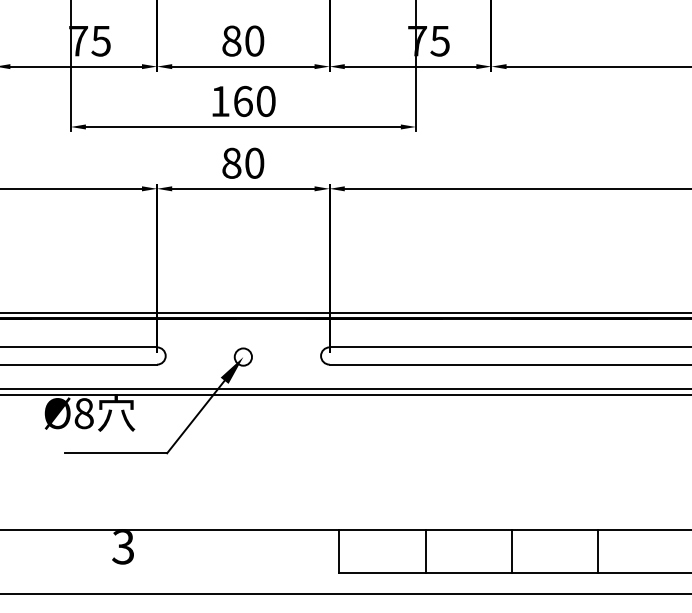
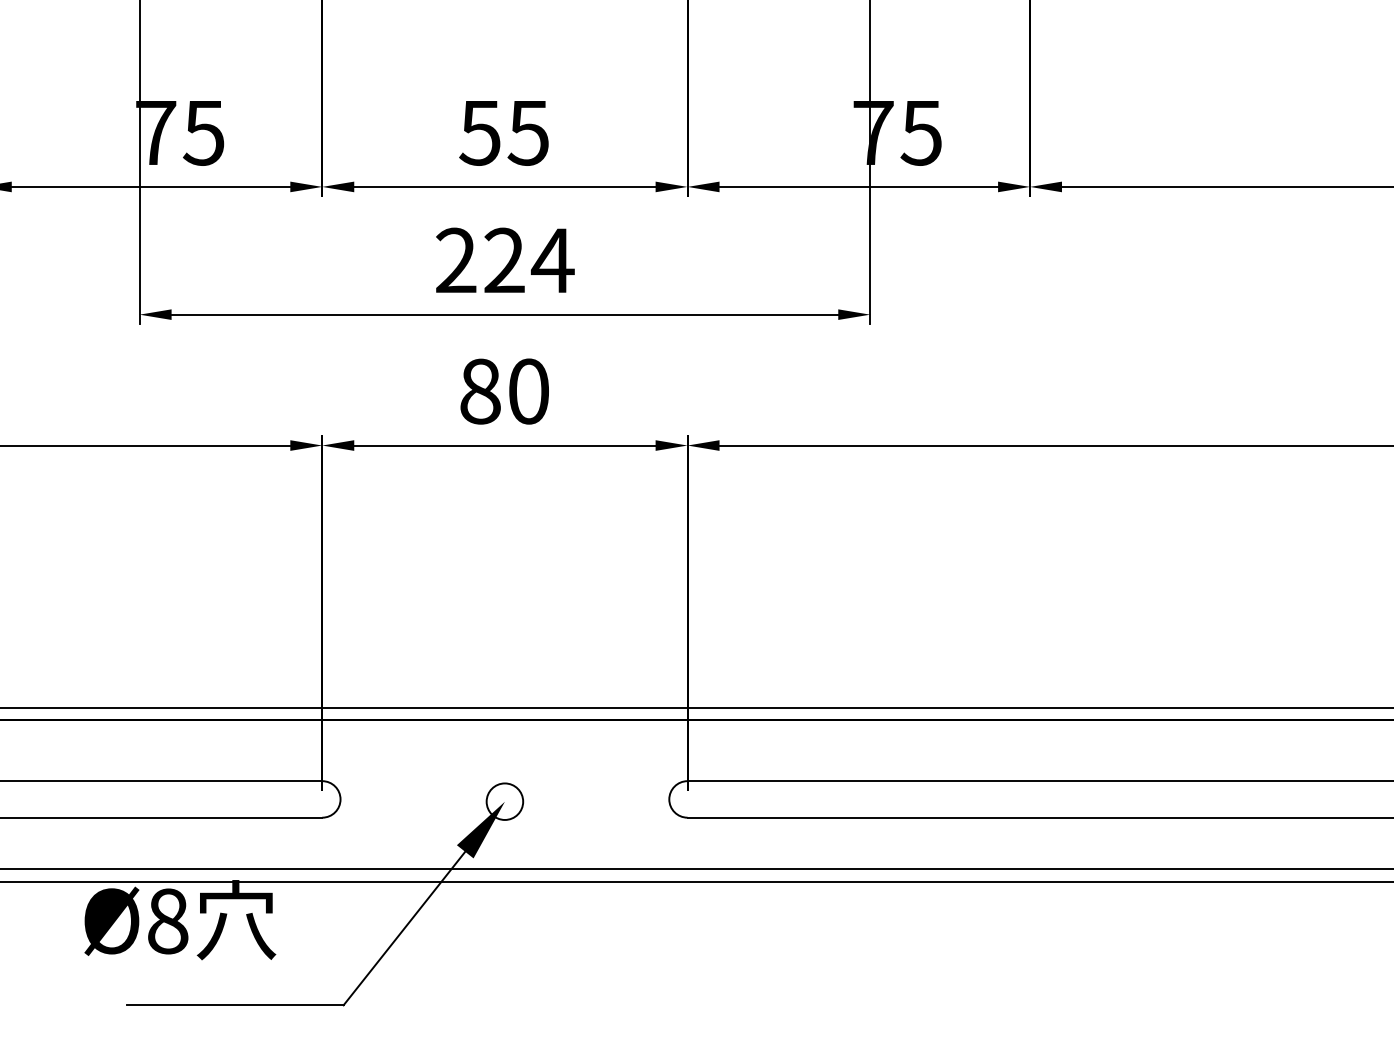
text: (242, 40) -> (503, 131), 80 -> 55
text: (243, 101) -> (505, 260), 160 -> 224

